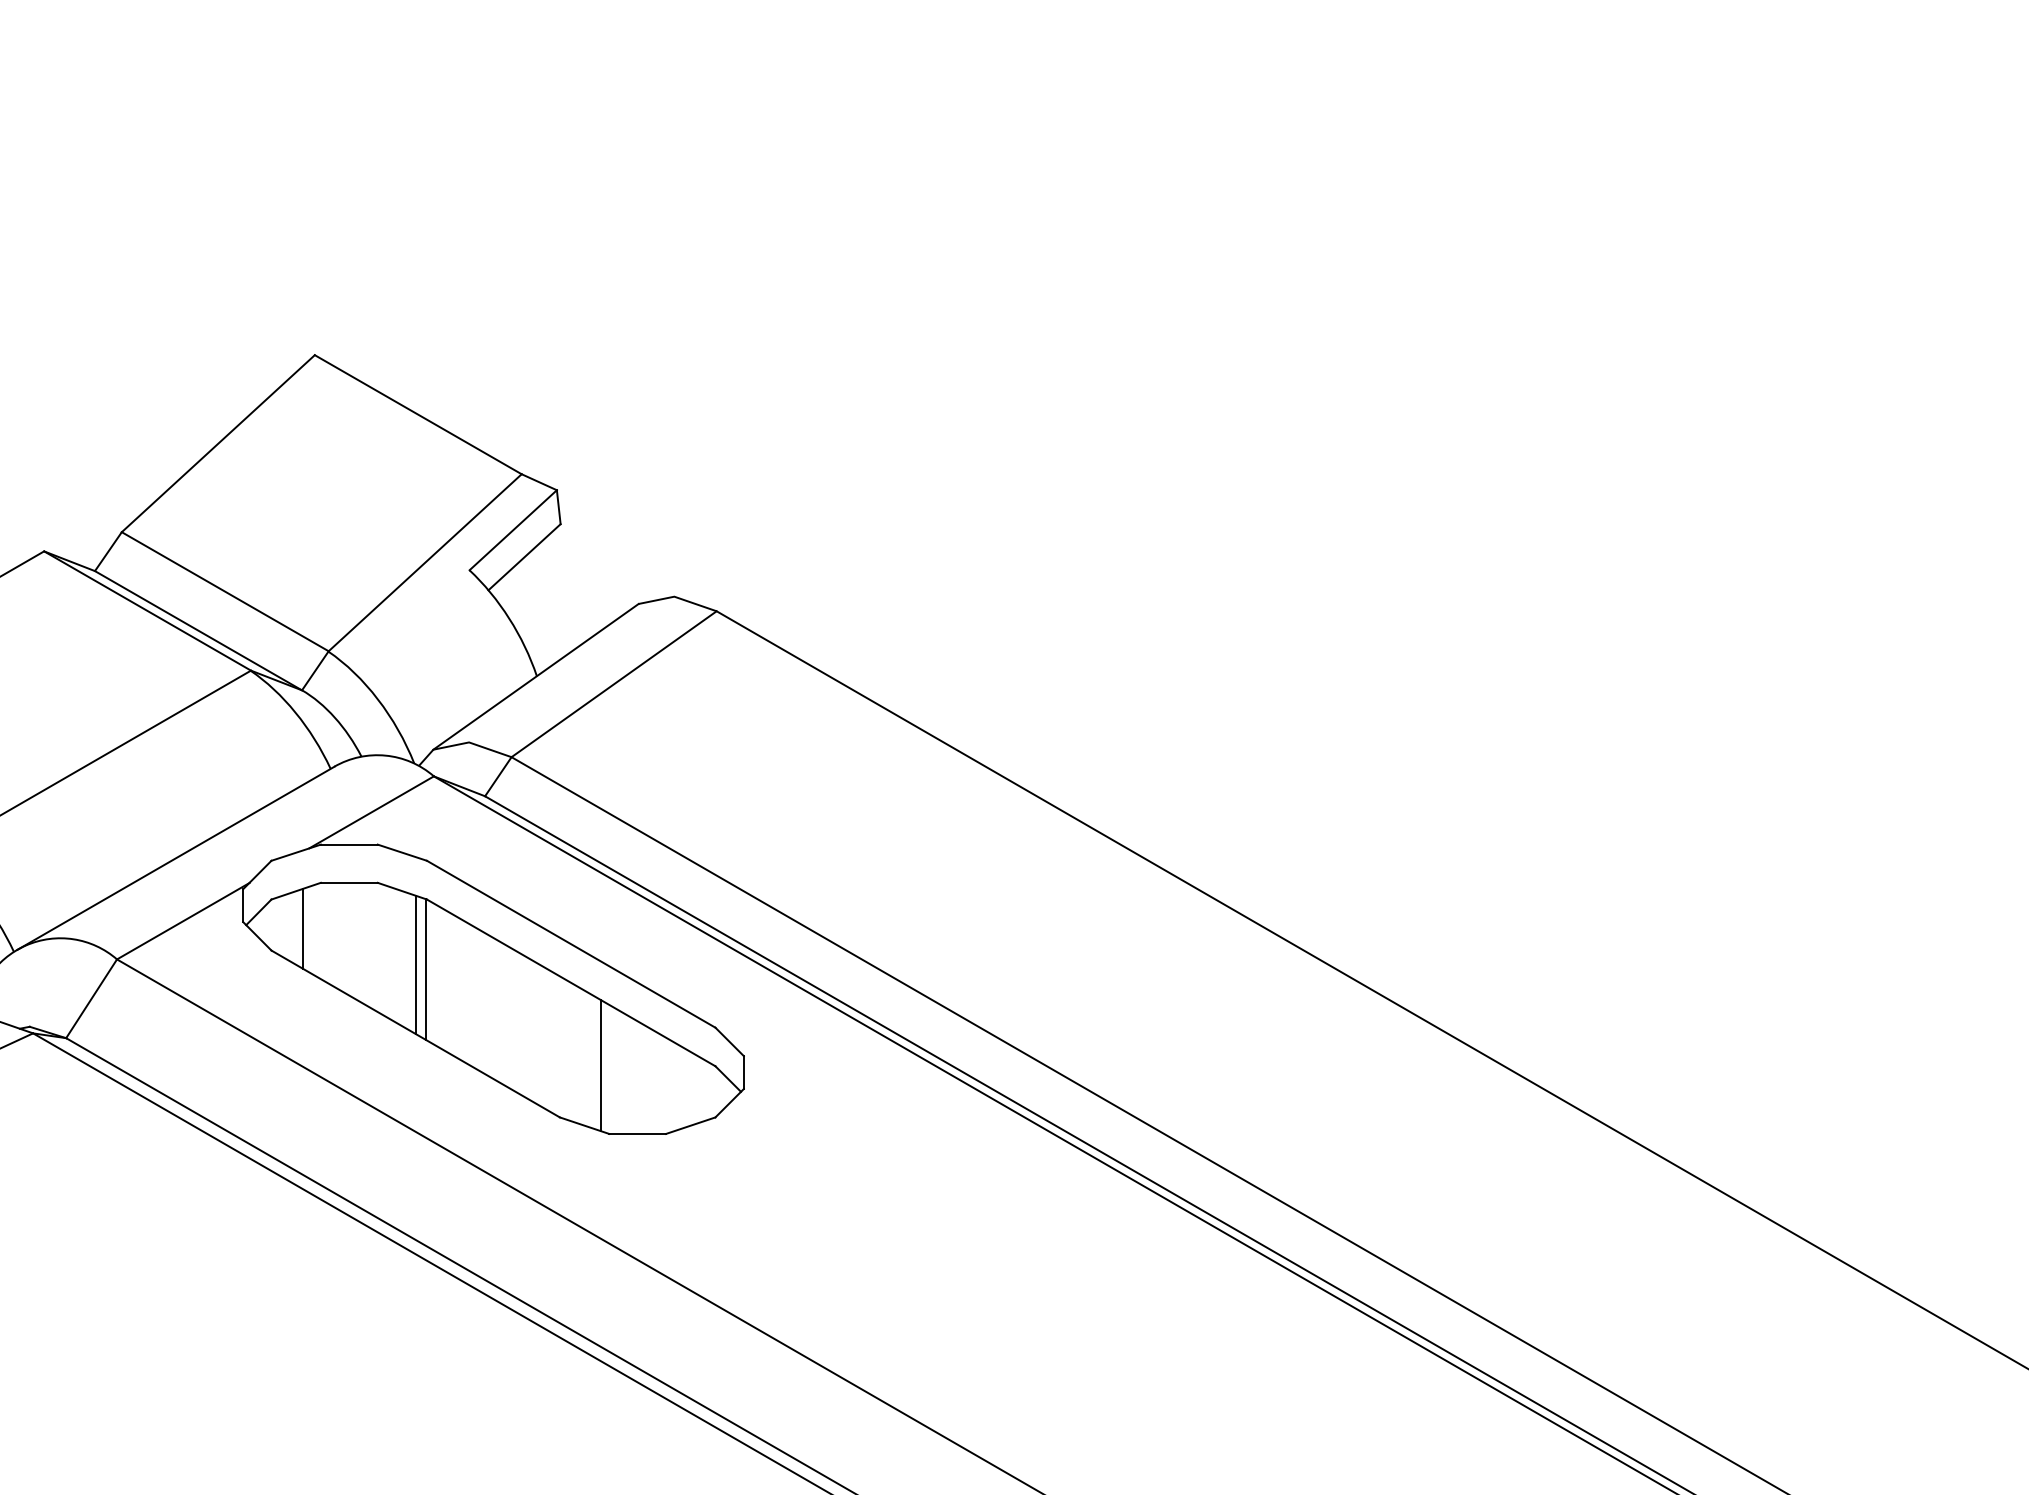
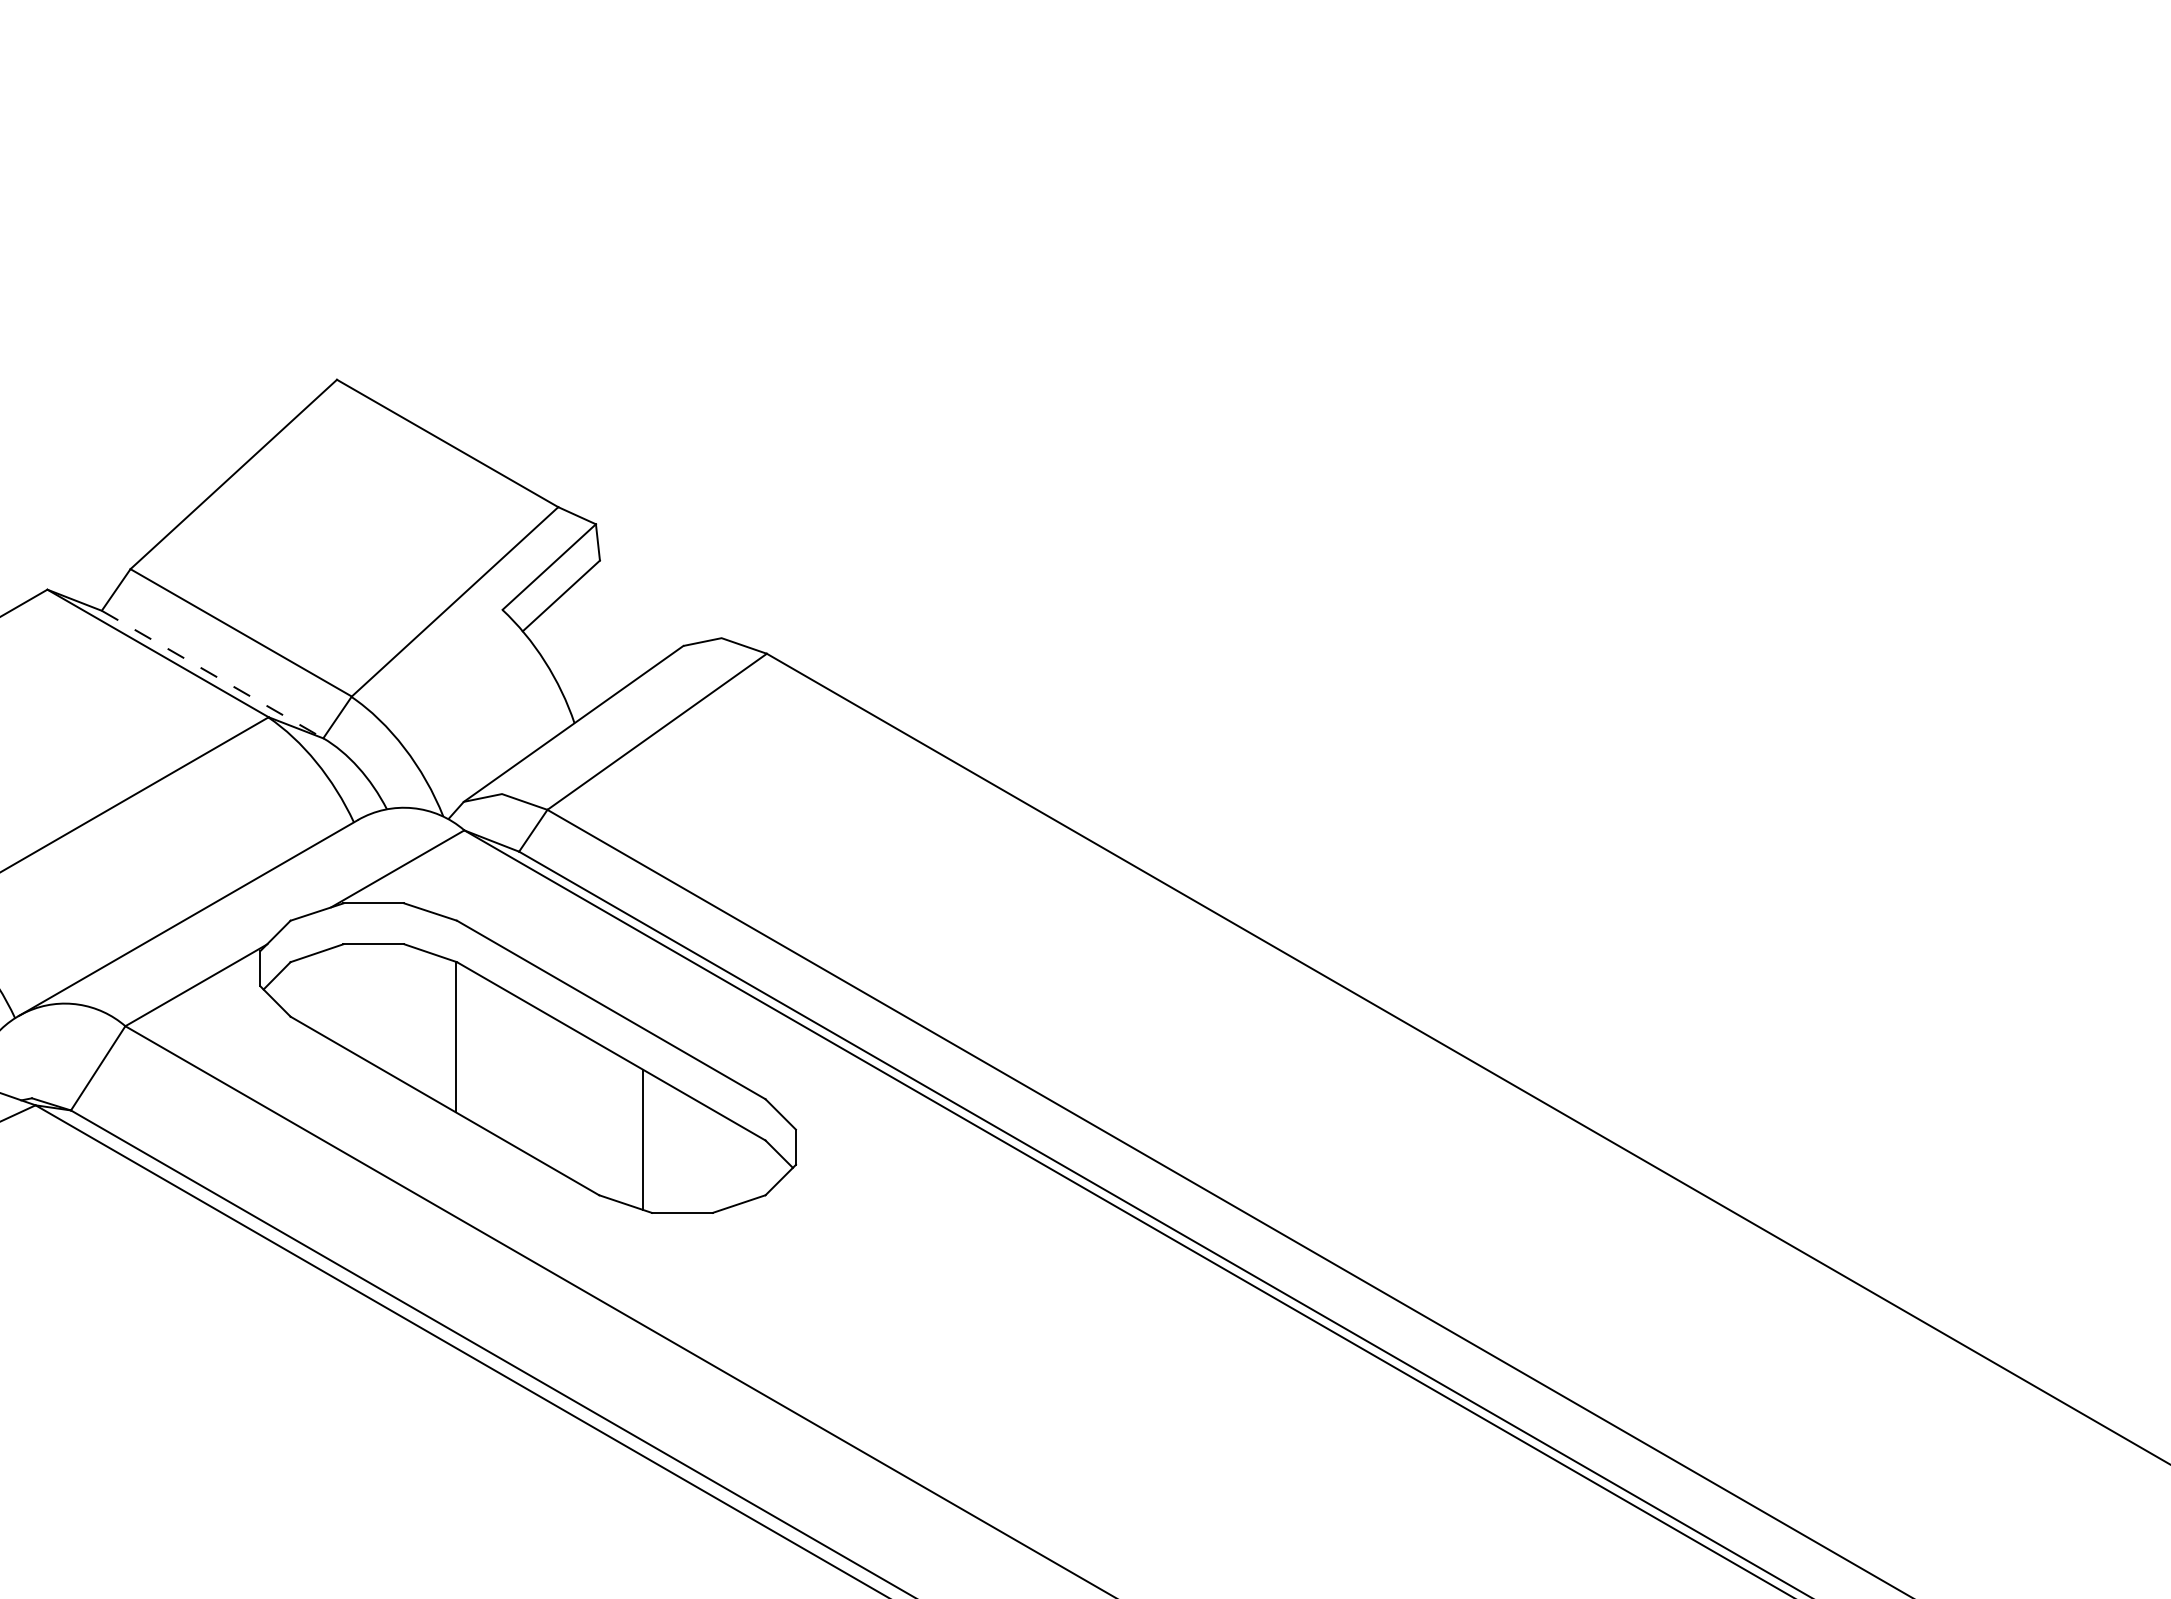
line: (198, 630) -> (212, 674), solid -> dashed
line: (302, 928) -> (323, 993), removed
line: (416, 964) -> (445, 1031), removed

